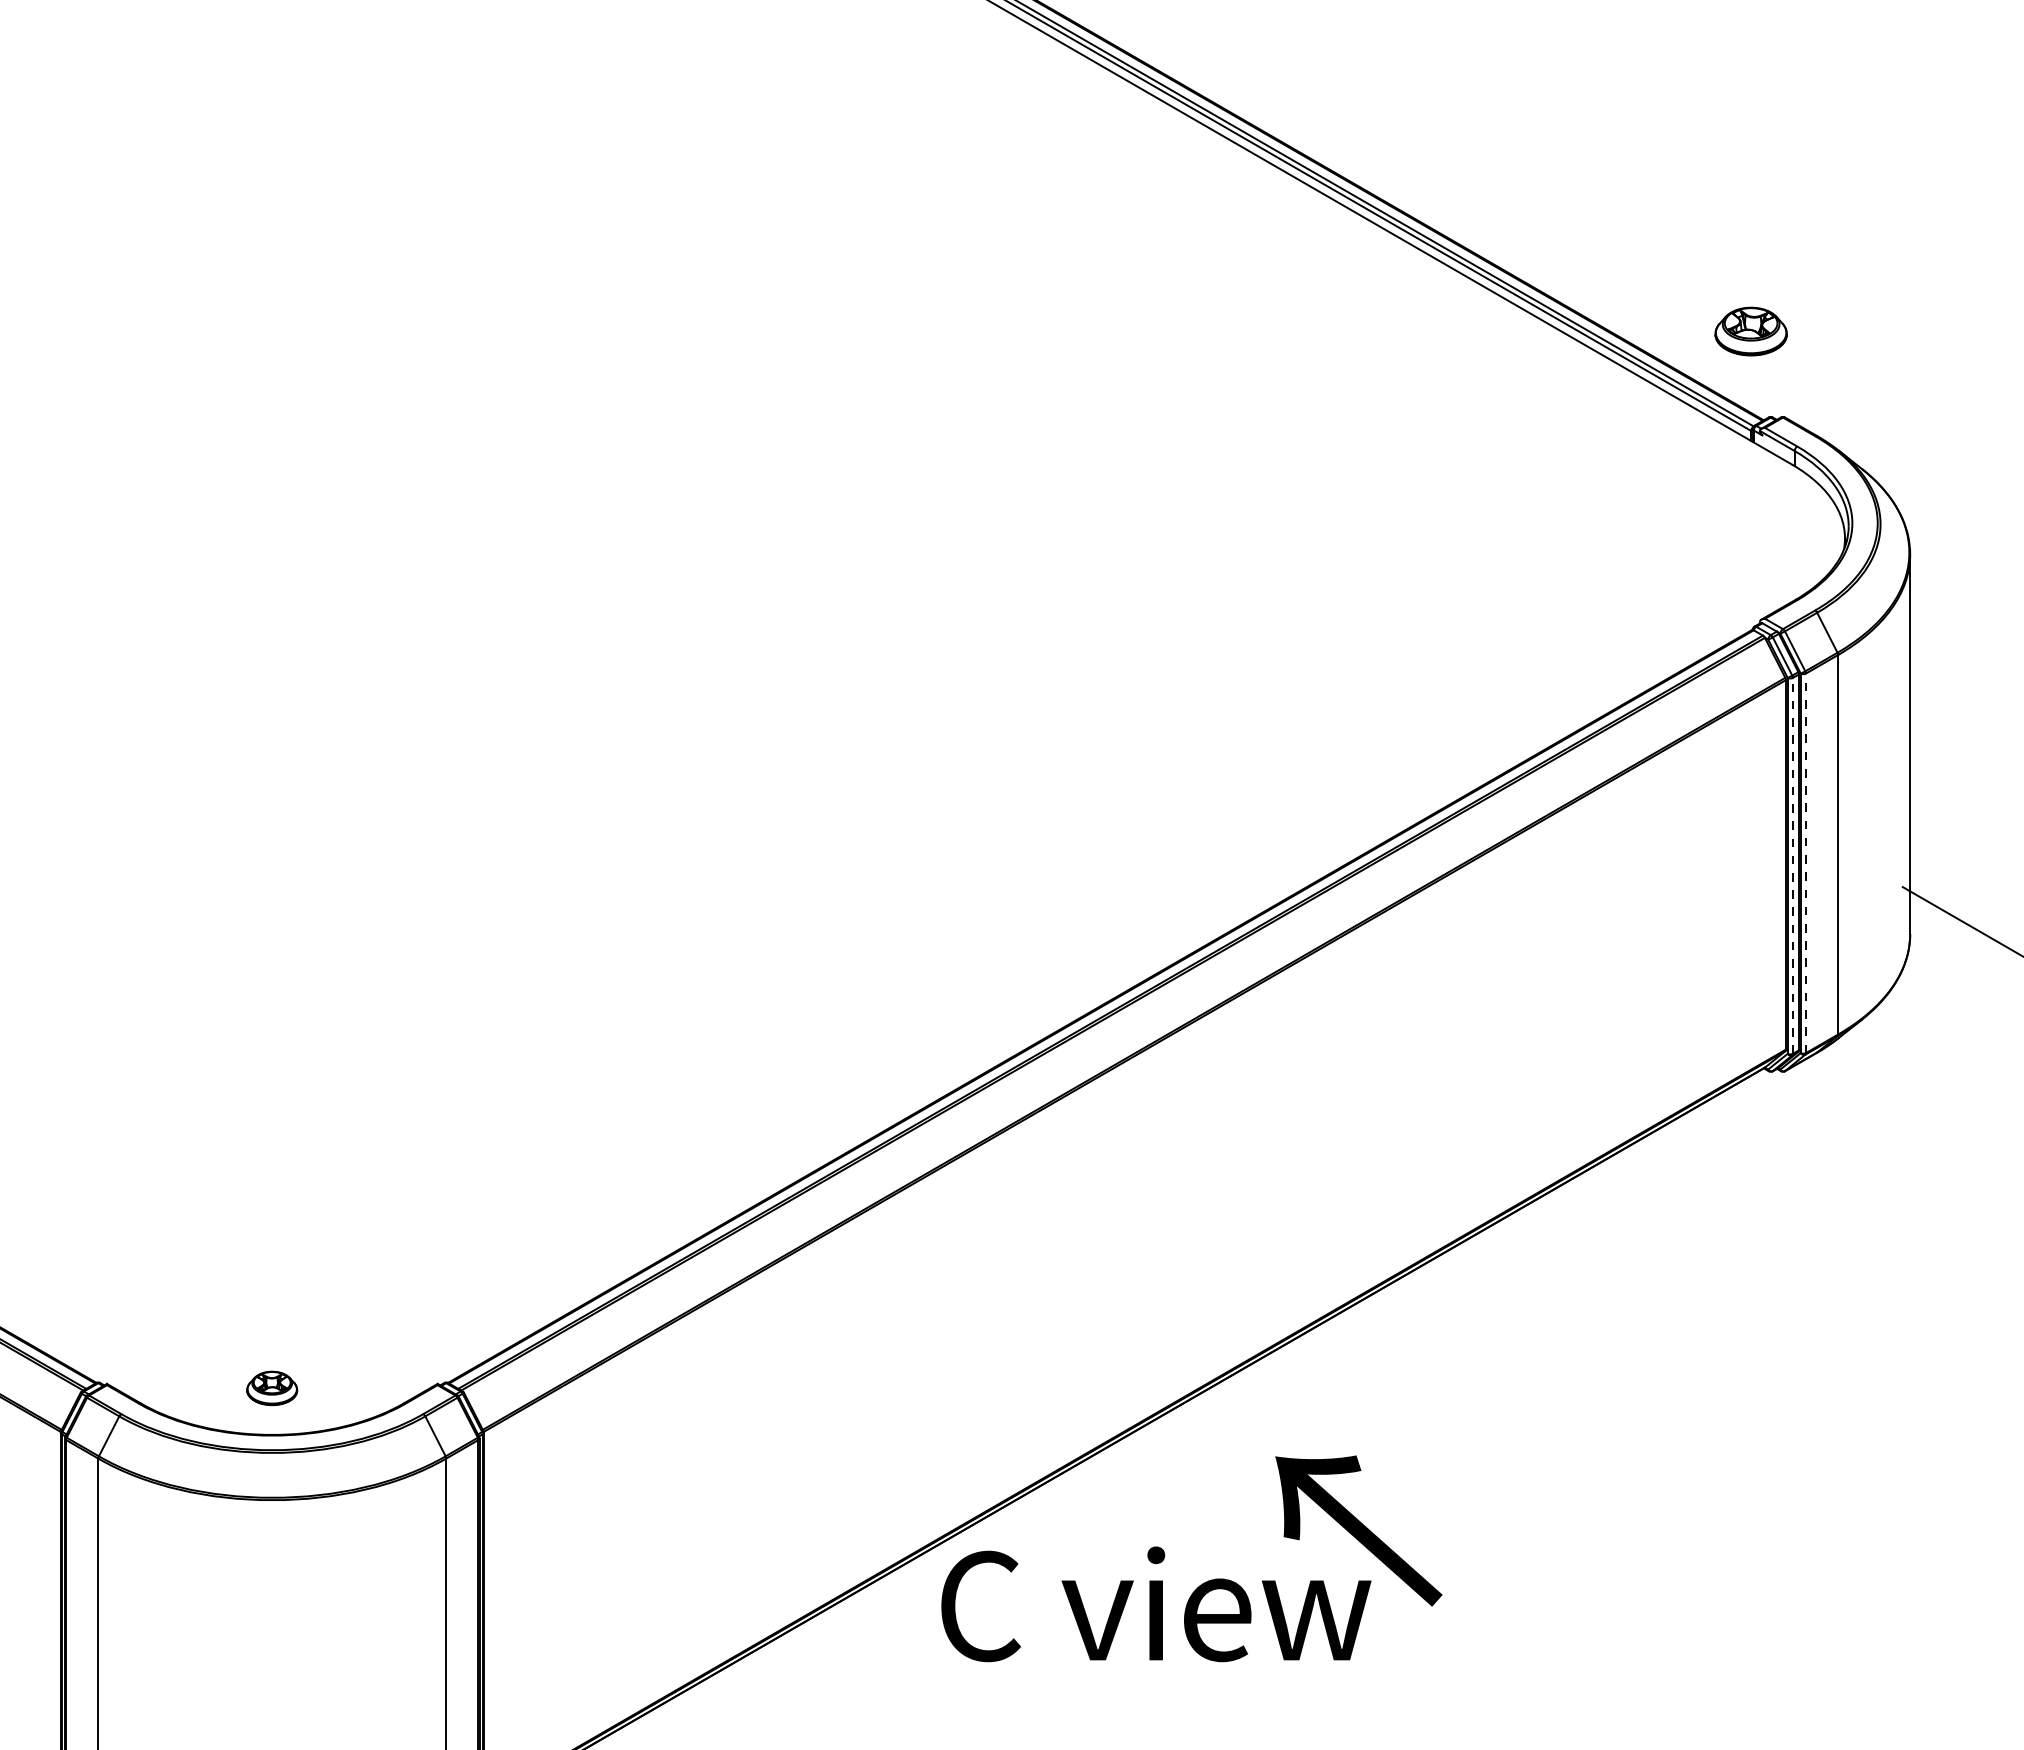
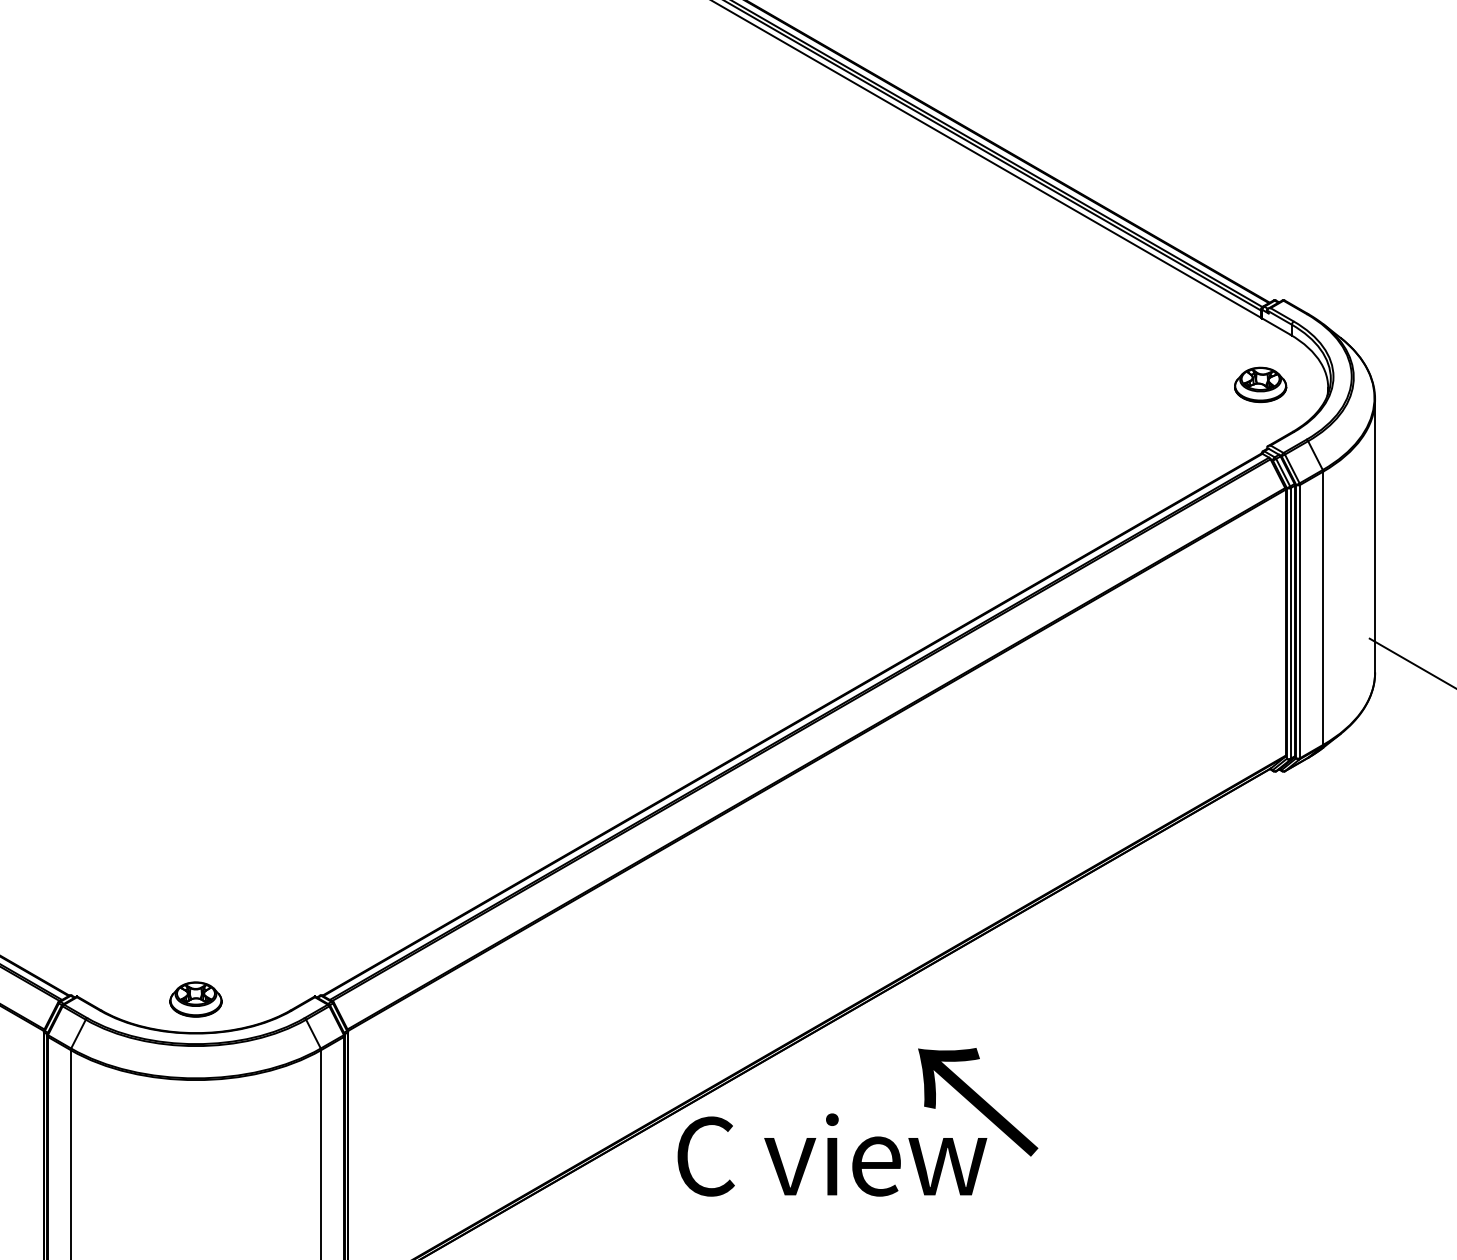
part: (1750, 331) -> (1260, 384), moved
line: (1805, 863) -> (1299, 621), dashed -> solid
line: (1792, 865) -> (1290, 623), dashed -> solid
part: (271, 1388) -> (195, 999), size x1.43

